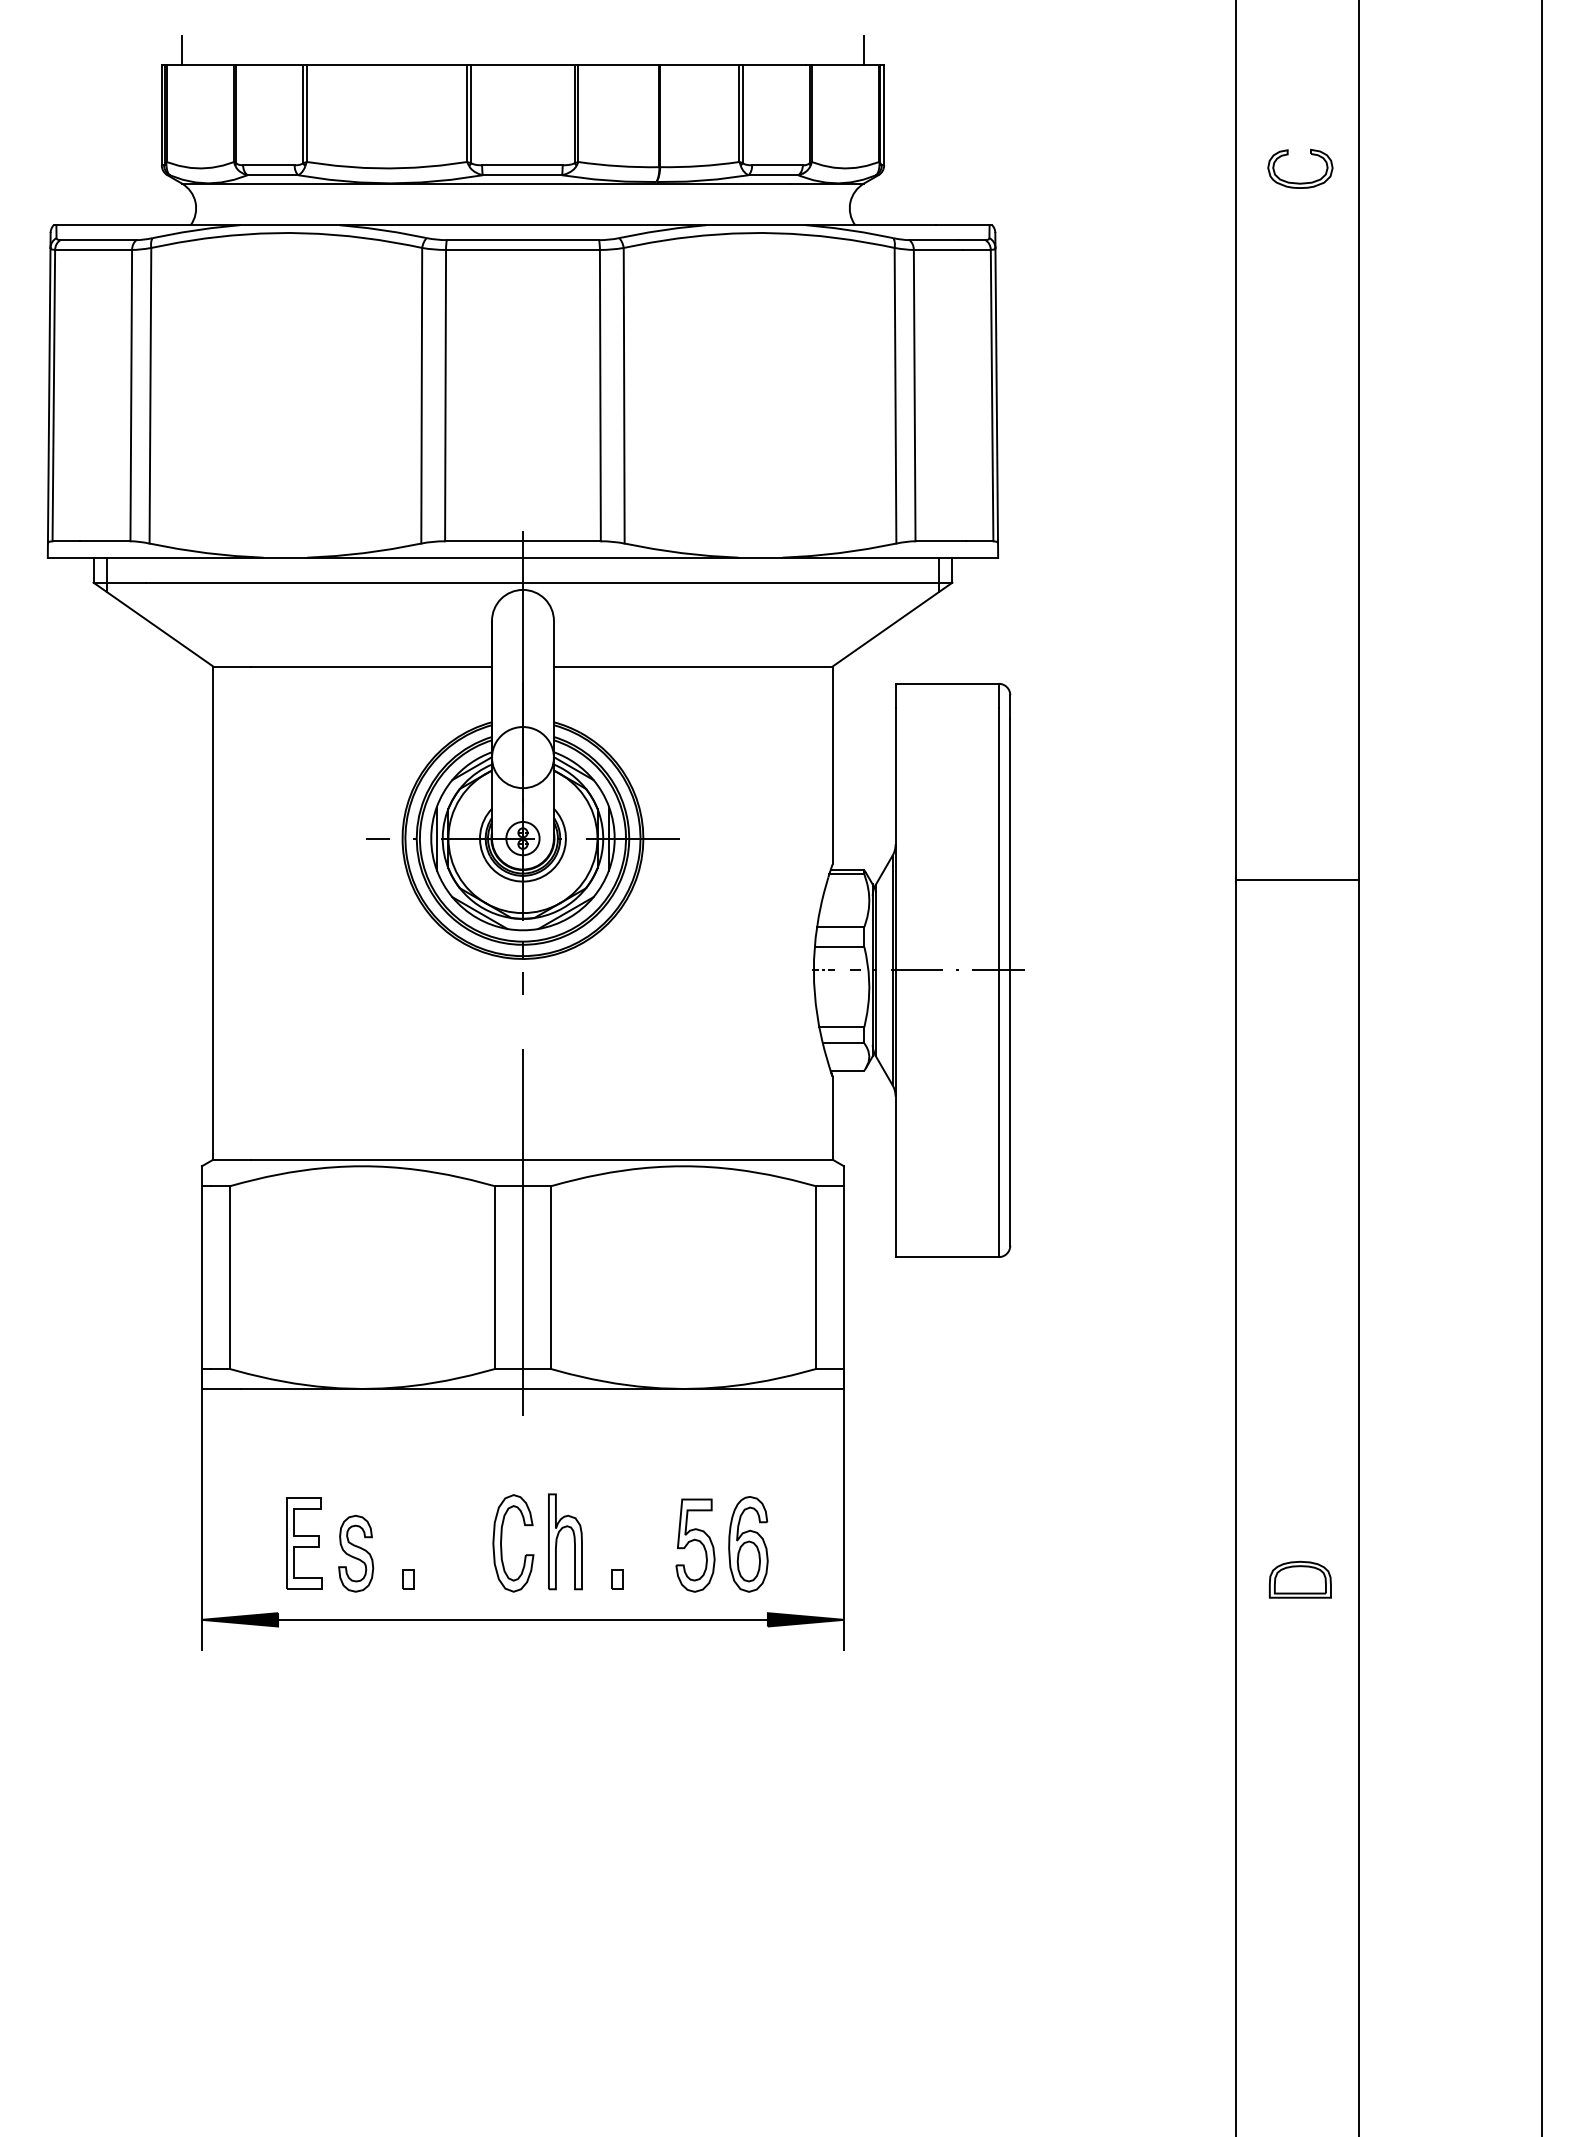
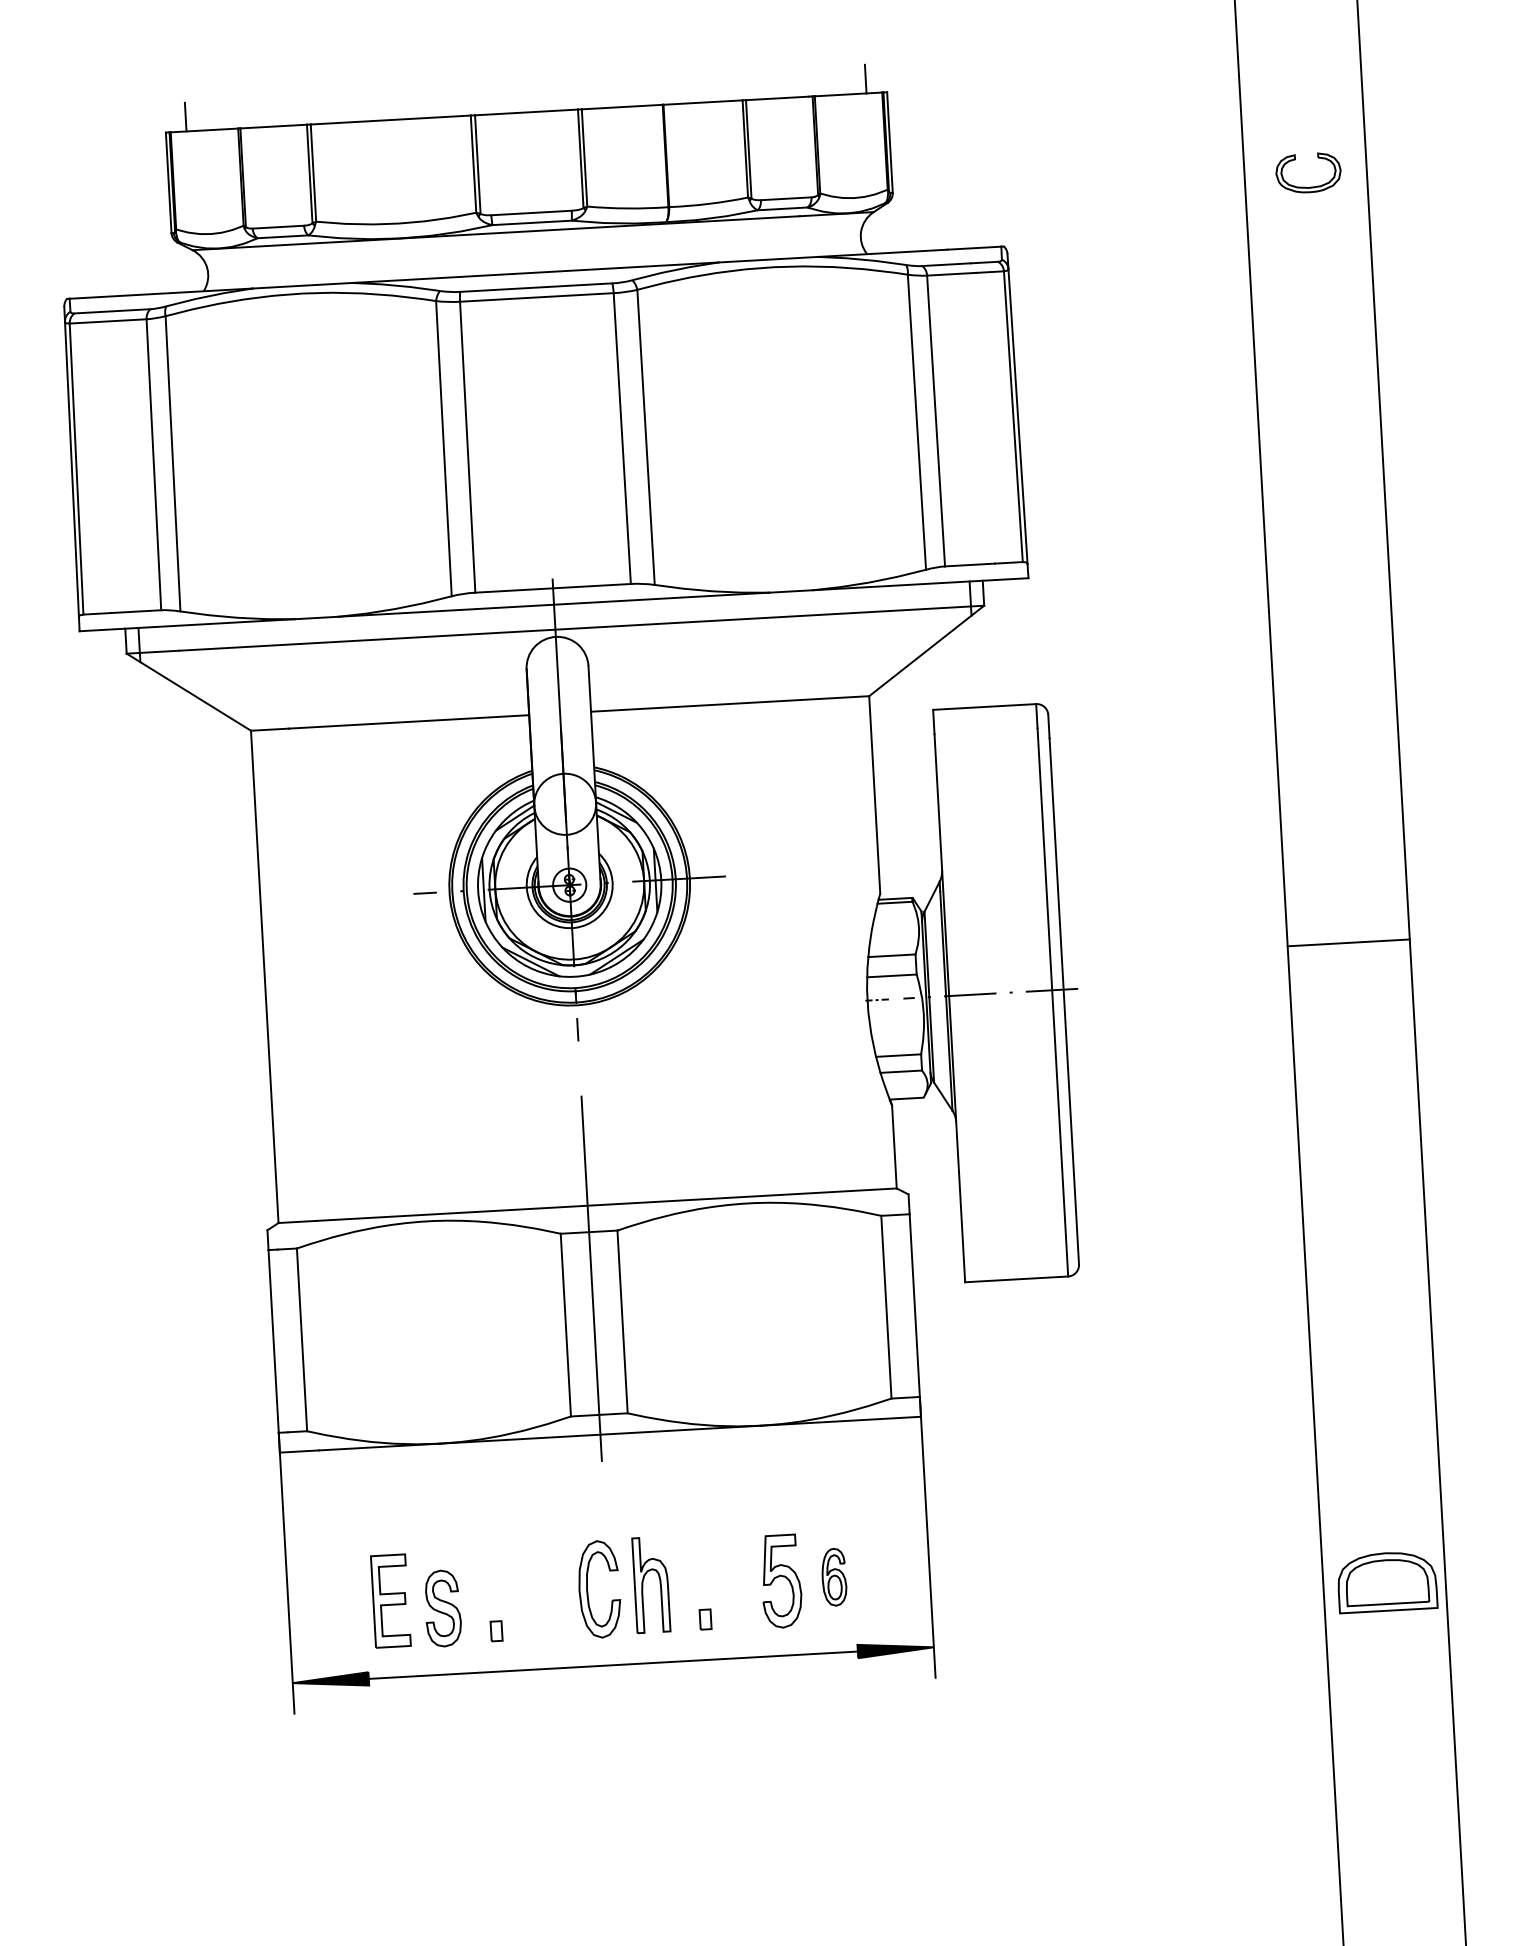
line: (1297, 879) -> (1348, 942), moved
part: (748, 1544) -> (834, 1577), size x0.6
part: (1300, 1579) -> (1387, 1581), size x1.6

